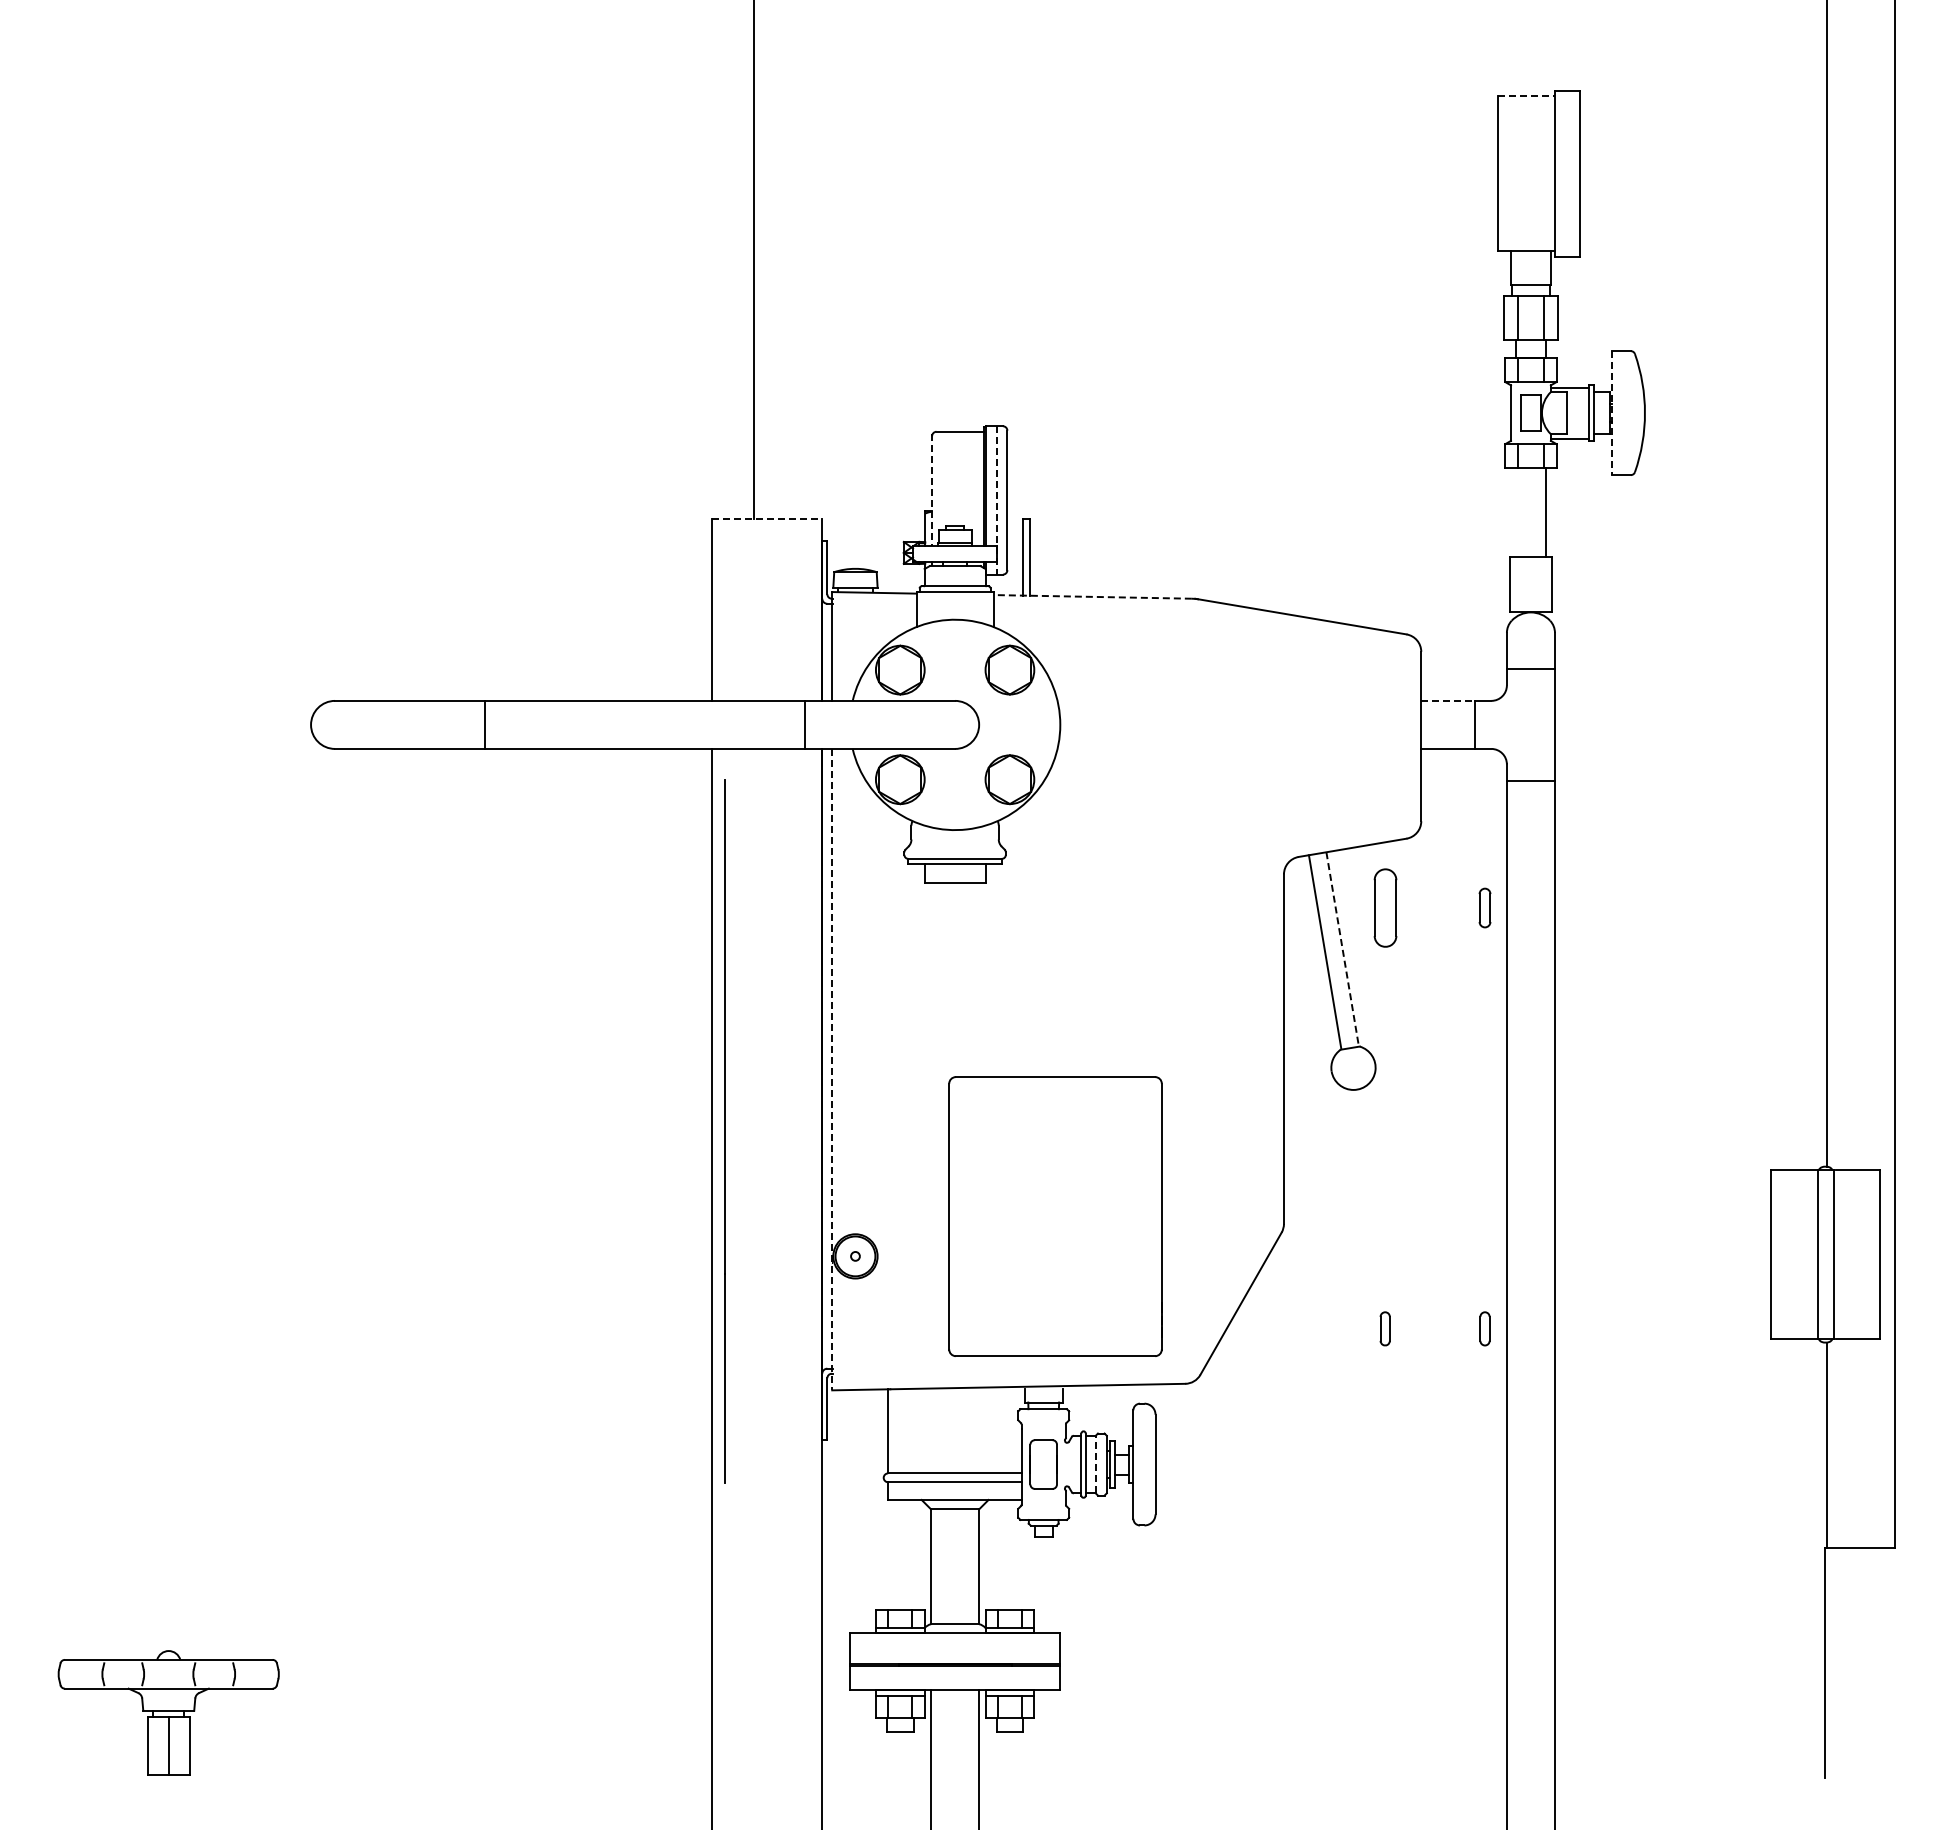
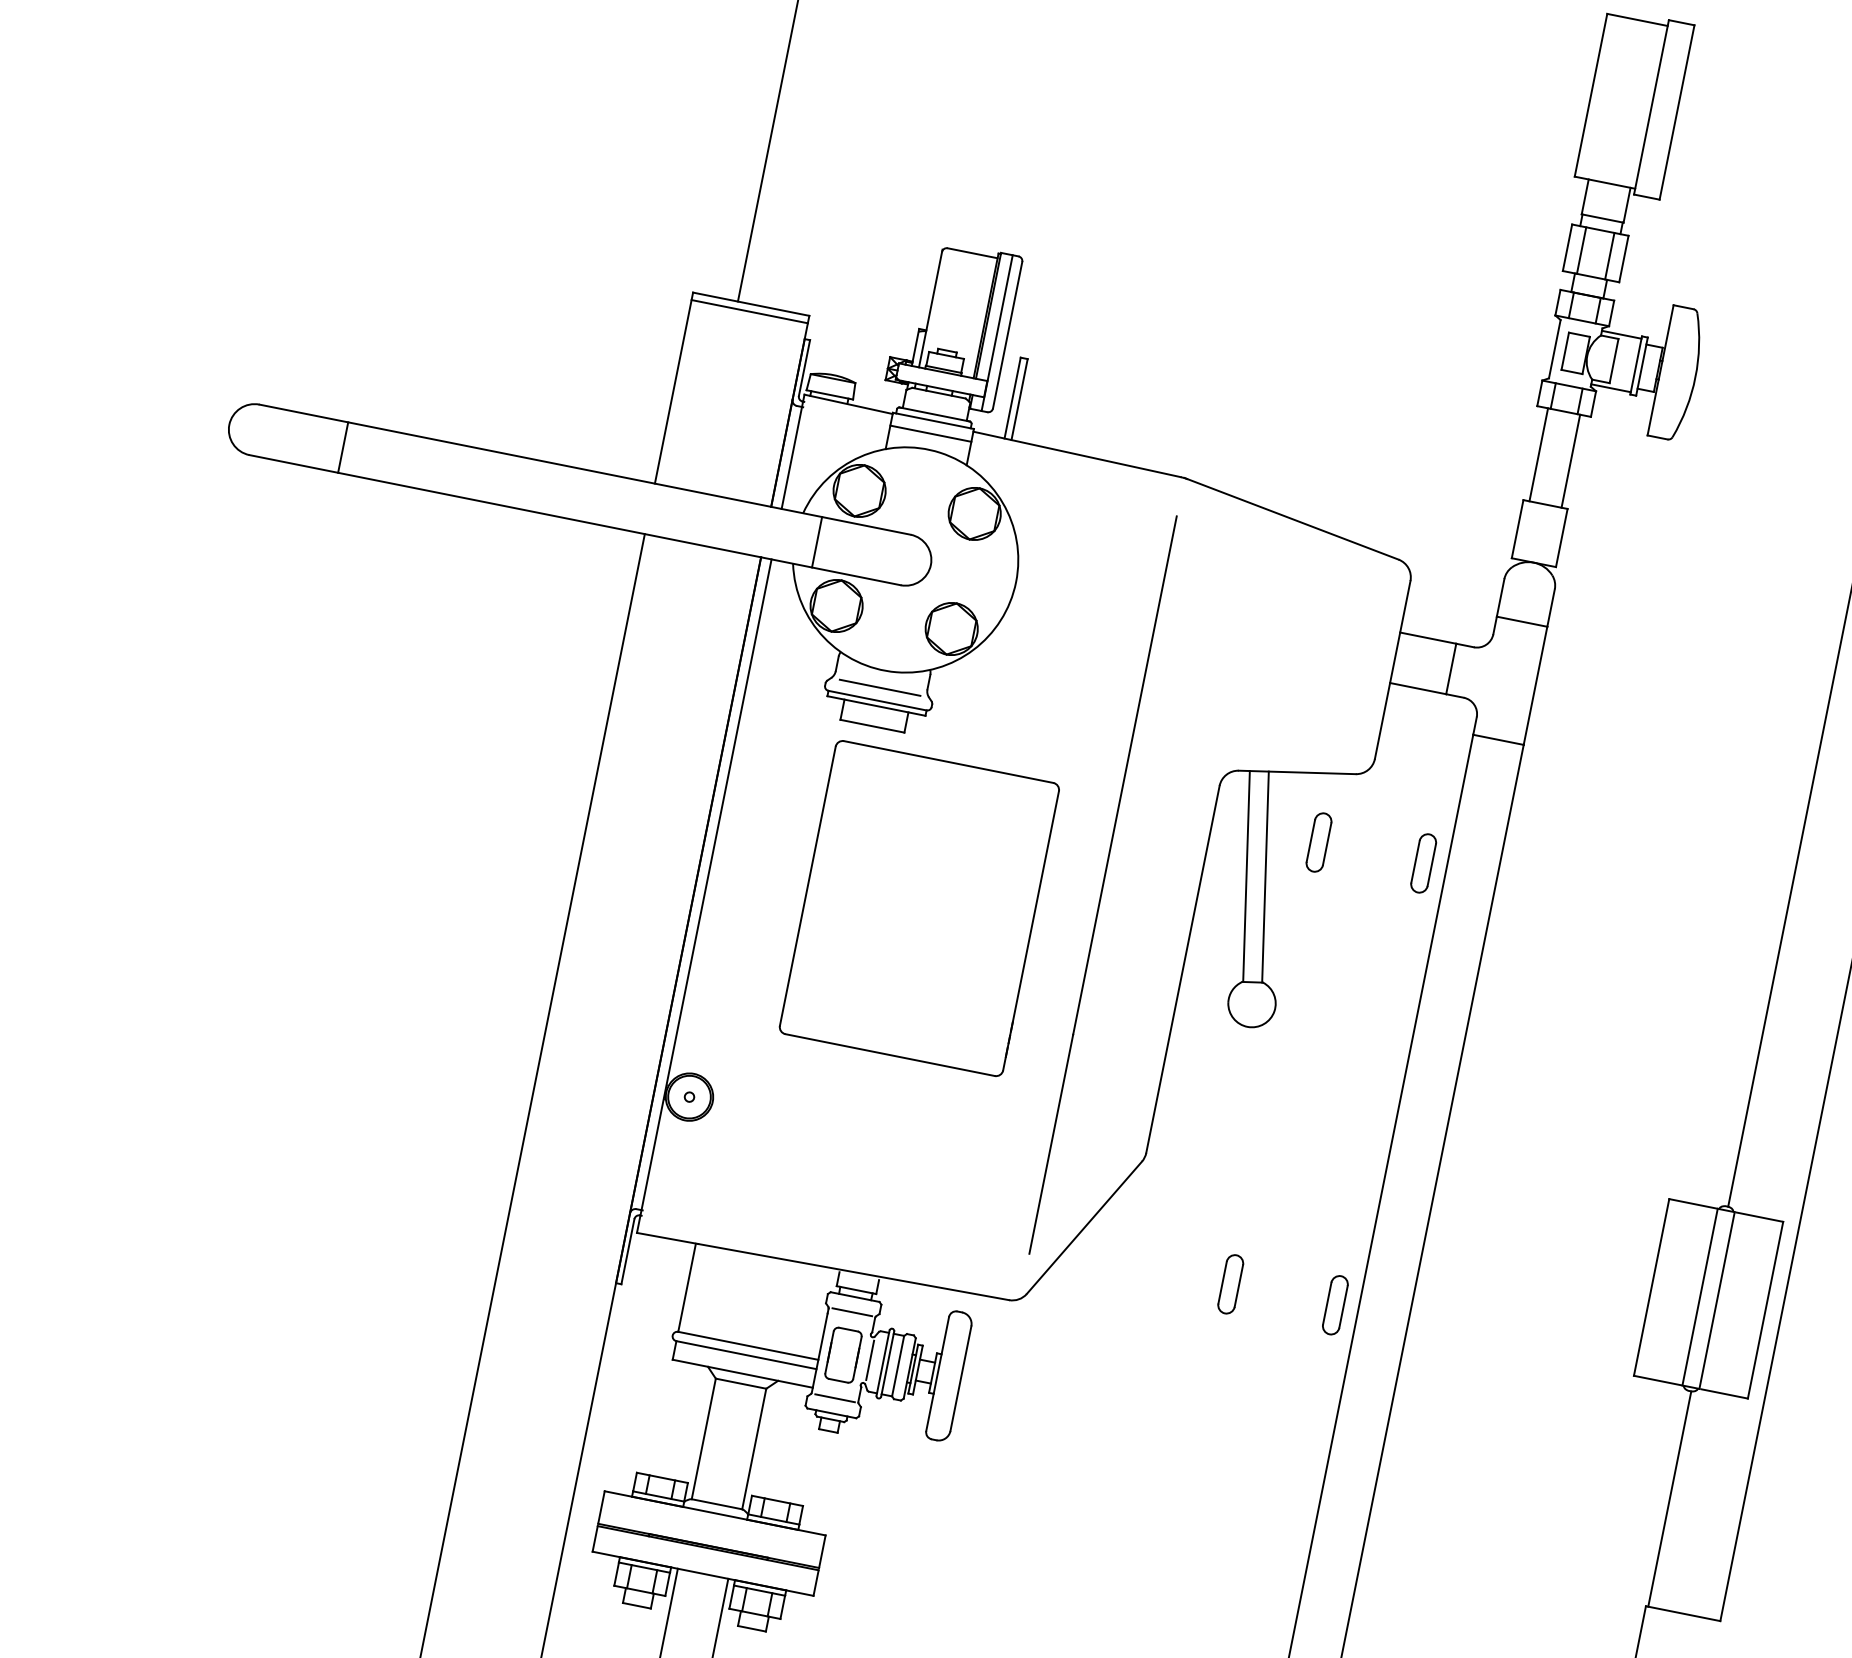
line: (1526, 96) -> (1637, 19), dashed -> solid
line: (1611, 413) -> (1660, 370), dashed -> solid
line: (932, 490) -> (931, 309), dashed -> solid
line: (997, 500) -> (997, 333), dashed -> solid
line: (1515, 512) -> (1538, 454), added
line: (767, 518) -> (751, 303), dashed -> solid
line: (766, 526) -> (749, 312), added
line: (1092, 596) -> (1076, 453), dashed -> solid
line: (954, 604) -> (930, 433), added
line: (1447, 700) -> (1427, 637), dashed -> solid
line: (485, 724) -> (343, 447), moved
line: (804, 724) -> (816, 541), moved
line: (954, 846) -> (879, 687), added
part: (1384, 907) -> (1318, 841), size x0.71
part: (1484, 907) -> (1423, 862), size x1.43
line: (1342, 949) -> (1265, 877), dashed -> solid
line: (832, 1069) -> (704, 896), dashed -> solid
line: (724, 1131) -> (1102, 884), moved
part: (1055, 1216) -> (919, 908), moved
part: (1384, 1328) -> (1229, 1283), size x1.67
part: (1484, 1328) -> (1334, 1304), size x1.67
line: (1043, 1423) -> (851, 1312), added
line: (1069, 1464) -> (870, 1360), added
line: (1095, 1464) -> (897, 1366), dashed -> solid
line: (1043, 1505) -> (834, 1398), added

